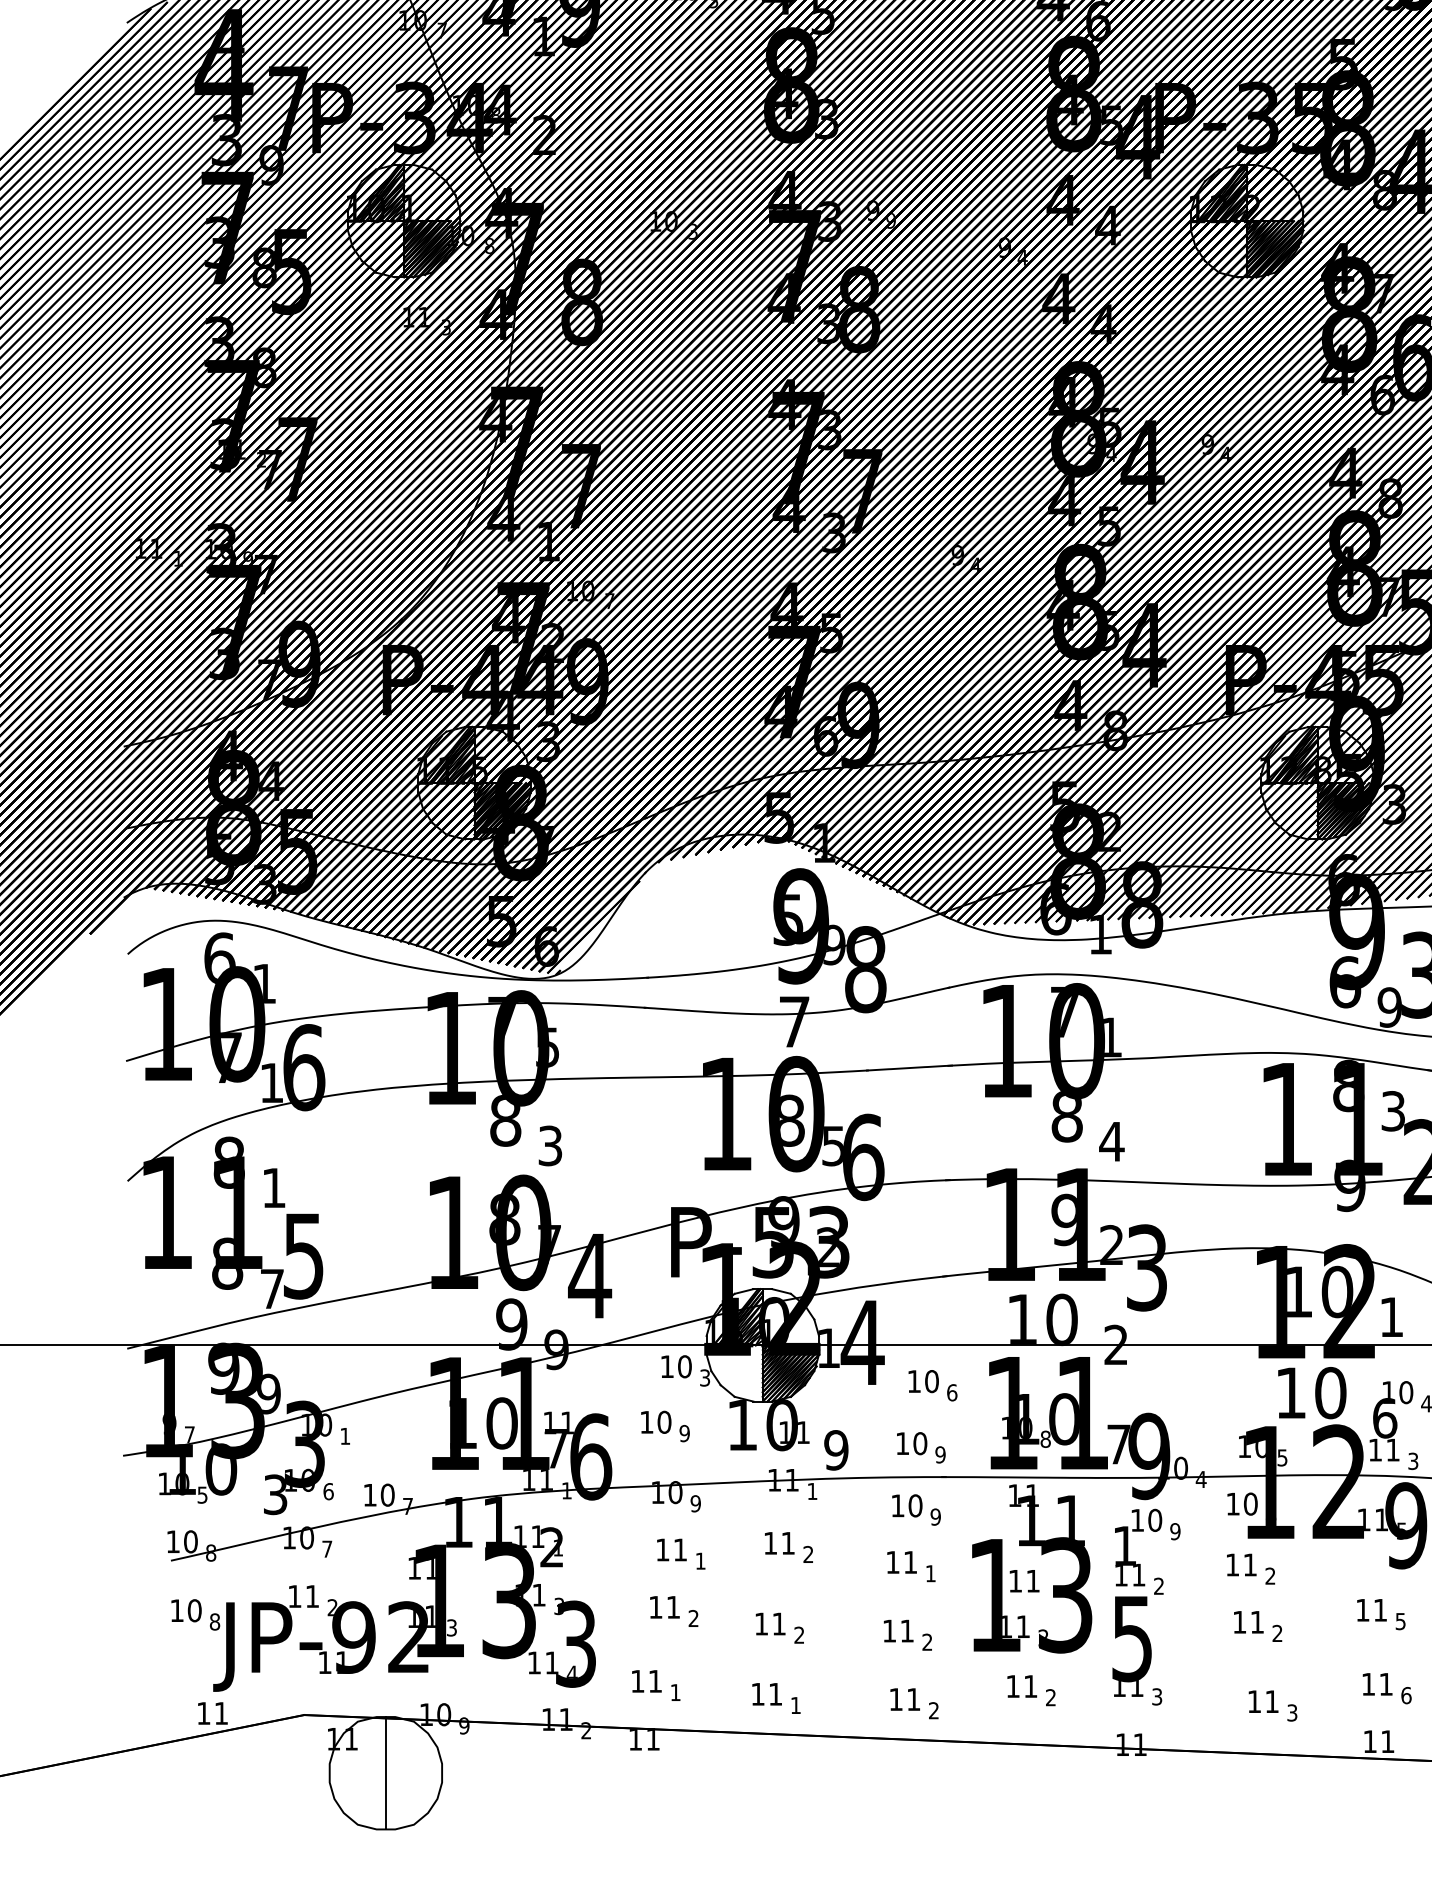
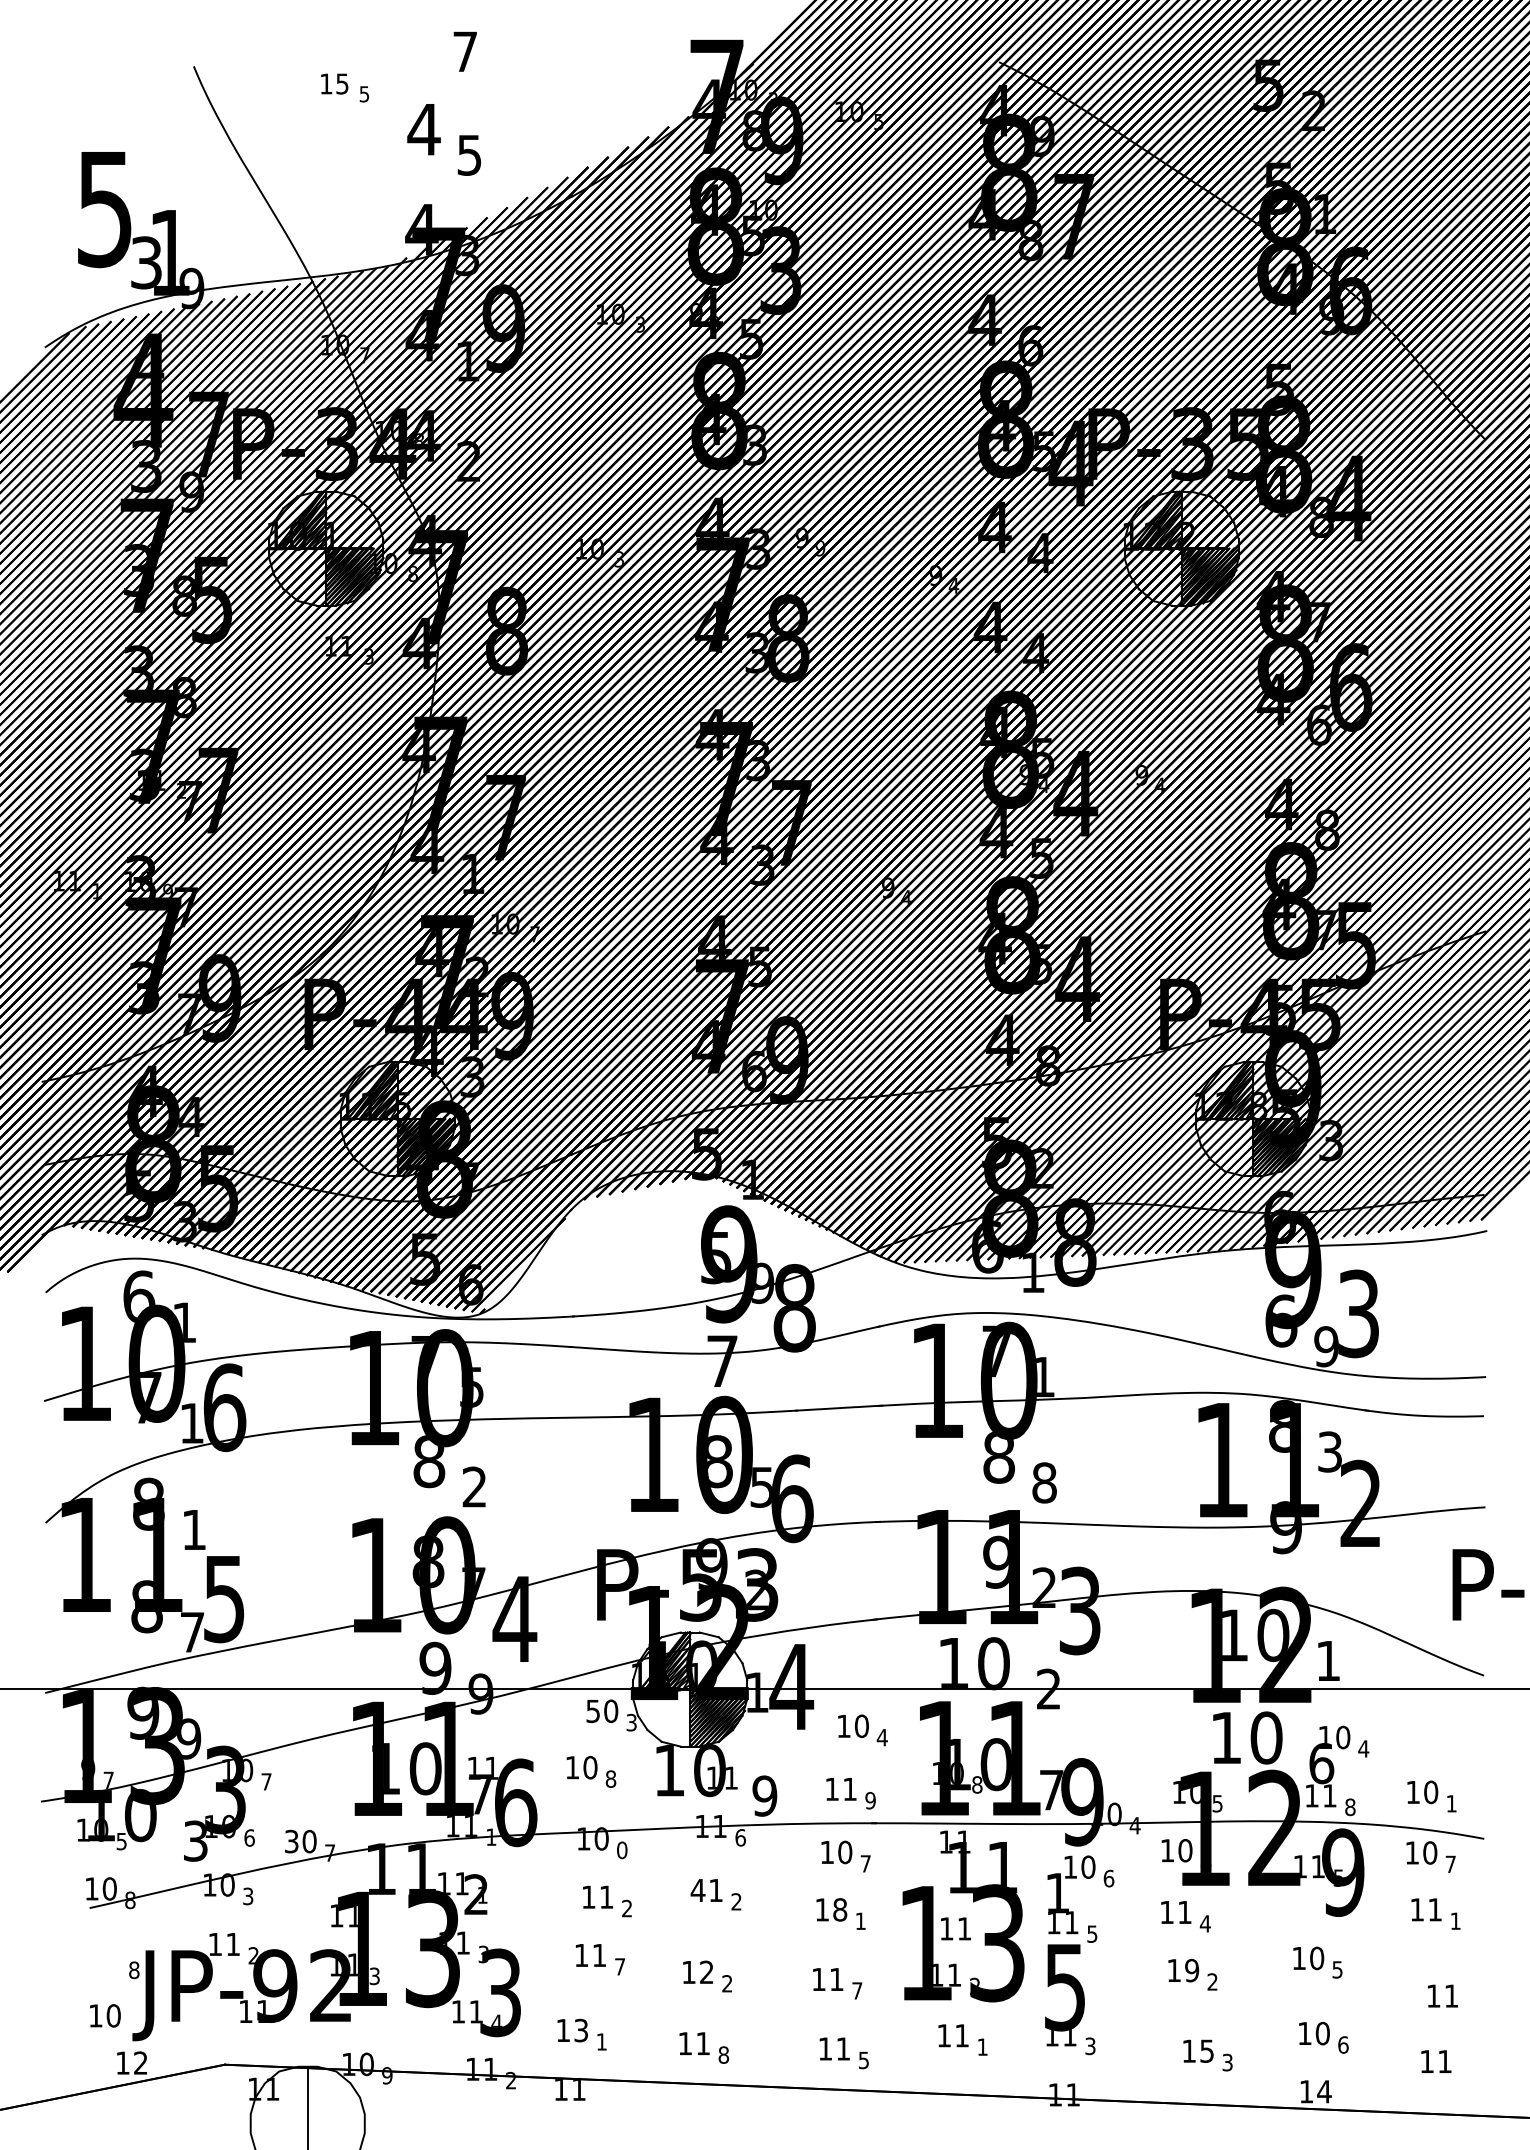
text: (1111, 1141) -> (1044, 1482), 4 -> 8
text: (550, 1145) -> (474, 1486), 3 -> 2
text: (666, 1366) -> (592, 1711), 10 -> 50
text: (951, 1392) -> (881, 1737), 6 -> 4
text: (684, 1432) -> (610, 1778), 9 -> 8
text: (345, 1435) -> (266, 1781), 1 -> 7
text: (920, 1443) -> (850, 1789), 10 -> 11
text: (1413, 1461) -> (1350, 1807), 3 -> 8
text: (812, 1491) -> (740, 1837), 1 -> 6
text: (369, 1495) -> (291, 1841), 10 -> 30
text: (696, 1503) -> (622, 1850), 9 -> 0
text: (935, 1516) -> (865, 1863), 9 -> 7
text: (1174, 1531) -> (1108, 1878), 9 -> 6
text: (769, 1543) -> (697, 1890), 11 -> 41
text: (327, 1549) -> (248, 1896), 7 -> 3
text: (700, 1561) -> (626, 1908), 1 -> 2
text: (910, 1562) -> (840, 1909), 11 -> 18
text: (1269, 1575) -> (1204, 1923), 2 -> 4
text: (1159, 1585) -> (1092, 1933), 2 -> 5
text: (186, 1610) -> (105, 2015), moved
text: (1380, 1610) -> (1317, 1958), 11 -> 10
text: (693, 1618) -> (619, 1966), 2 -> 7
text: (1257, 1622) -> (1192, 1970), 11 -> 19
text: (778, 1623) -> (706, 1971), 11 -> 12
text: (927, 1641) -> (857, 1990), 2 -> 7
text: (654, 1681) -> (580, 2030), 11 -> 13
text: (1385, 1684) -> (1322, 2033), 11 -> 10
text: (1050, 1697) -> (982, 2046), 2 -> 1
text: (1271, 1701) -> (1206, 2050), 11 -> 15
text: (795, 1704) -> (723, 2054), 1 -> 8
text: (933, 1710) -> (863, 2060), 2 -> 5
text: (221, 1712) -> (140, 2062), 11 -> 12
text: (1387, 1741) -> (1324, 2091), 11 -> 14

